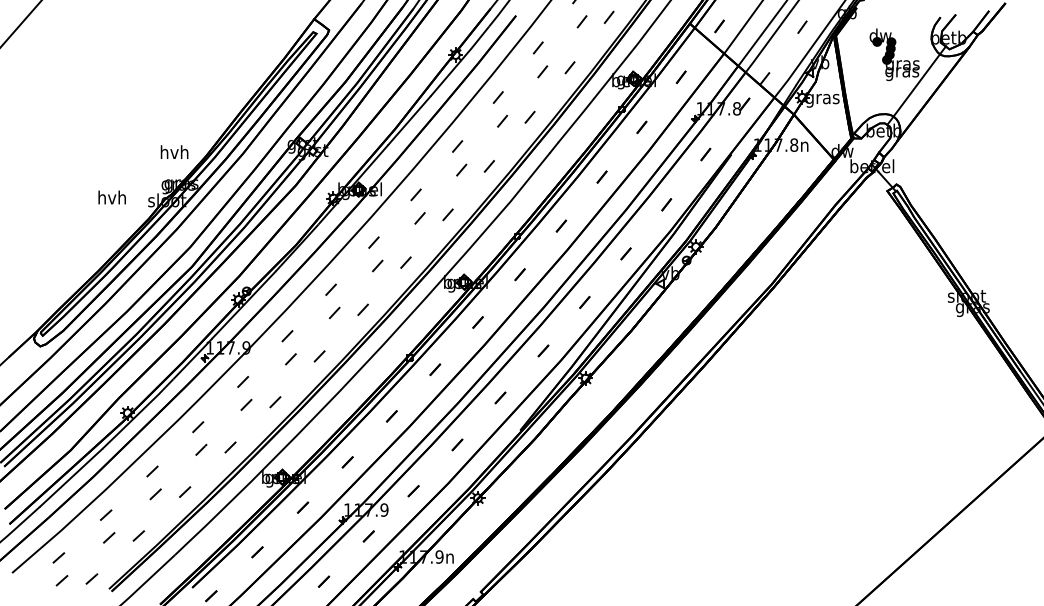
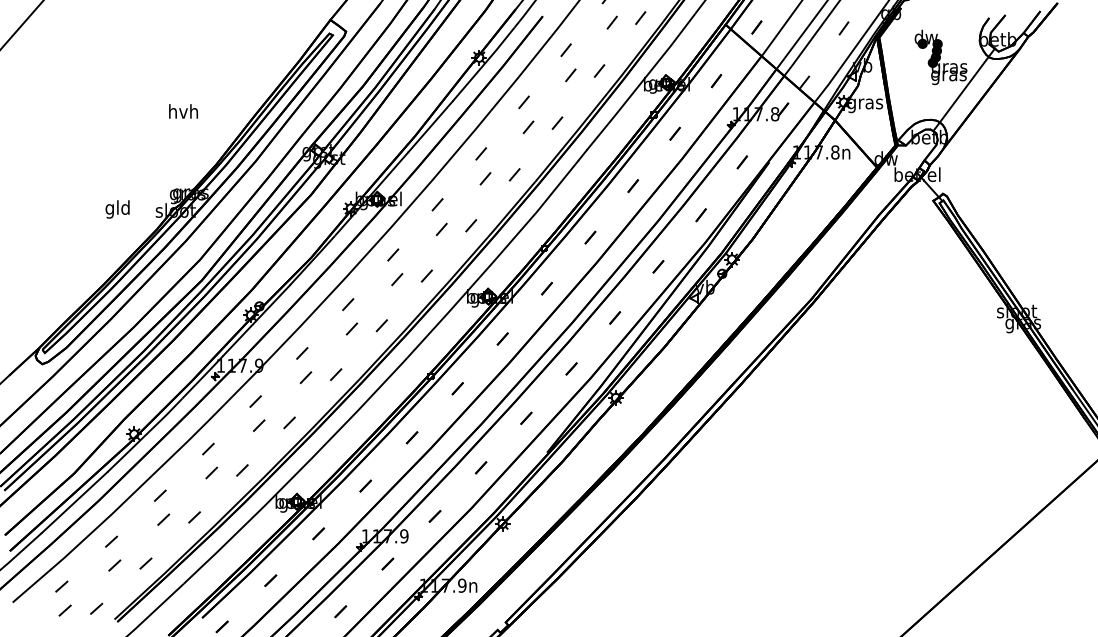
text: (174, 151) -> (183, 110), moved
text: (111, 199) -> (117, 209), hvh -> gld

